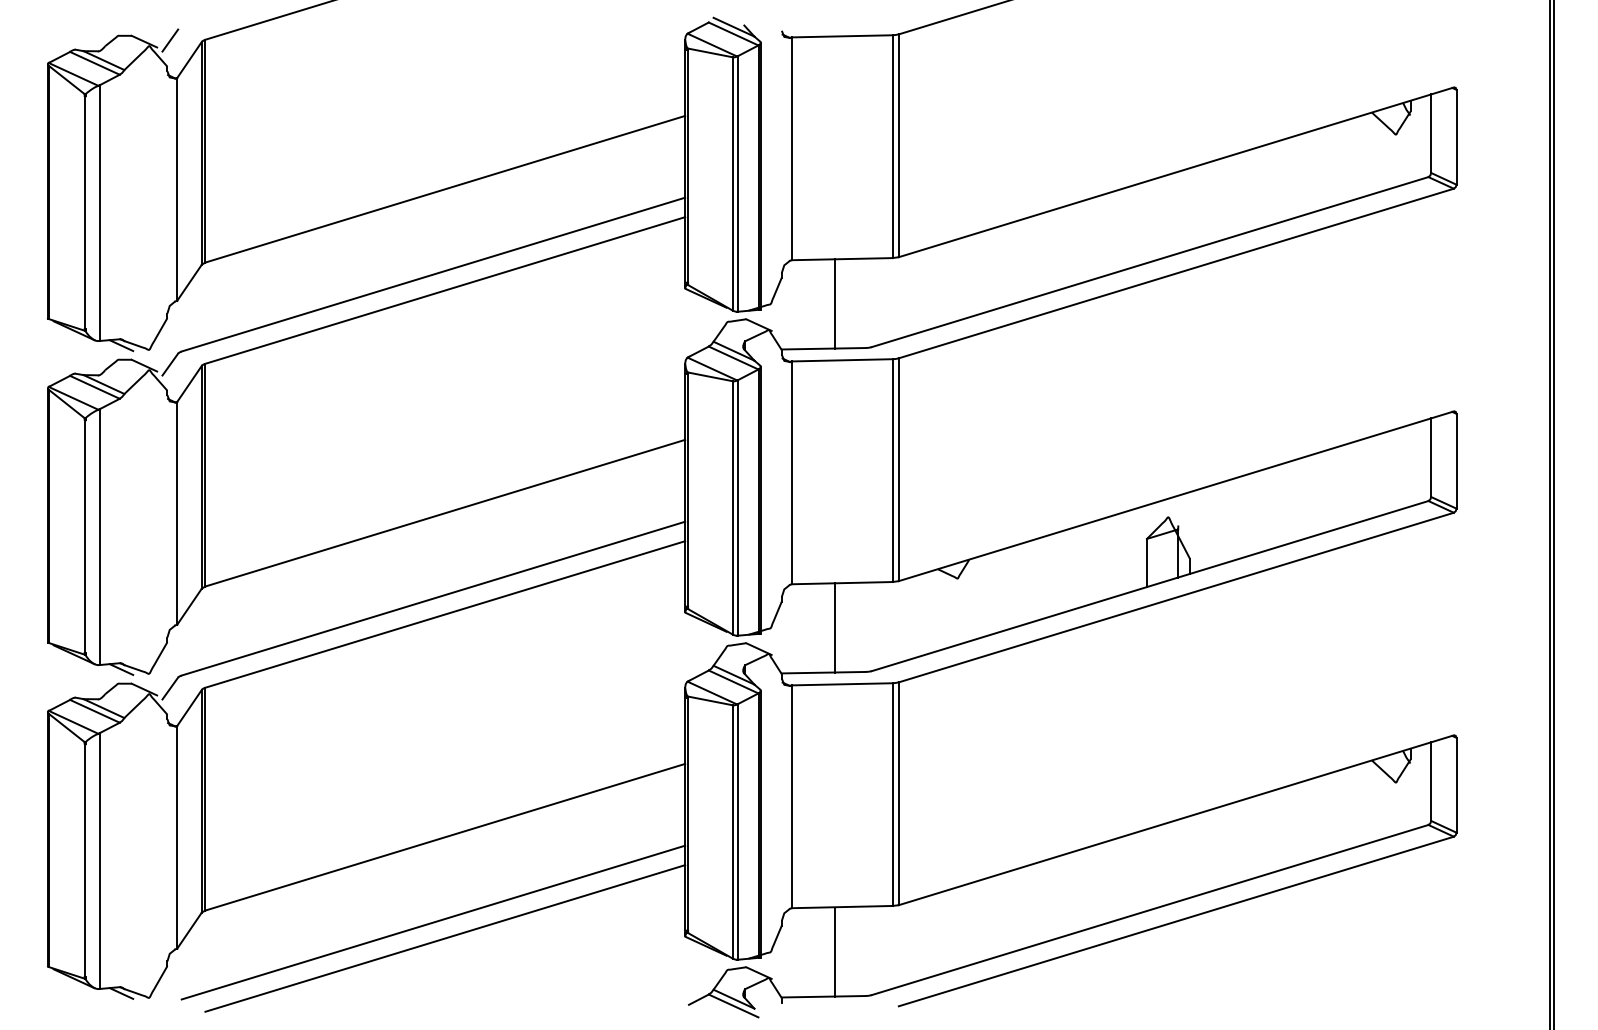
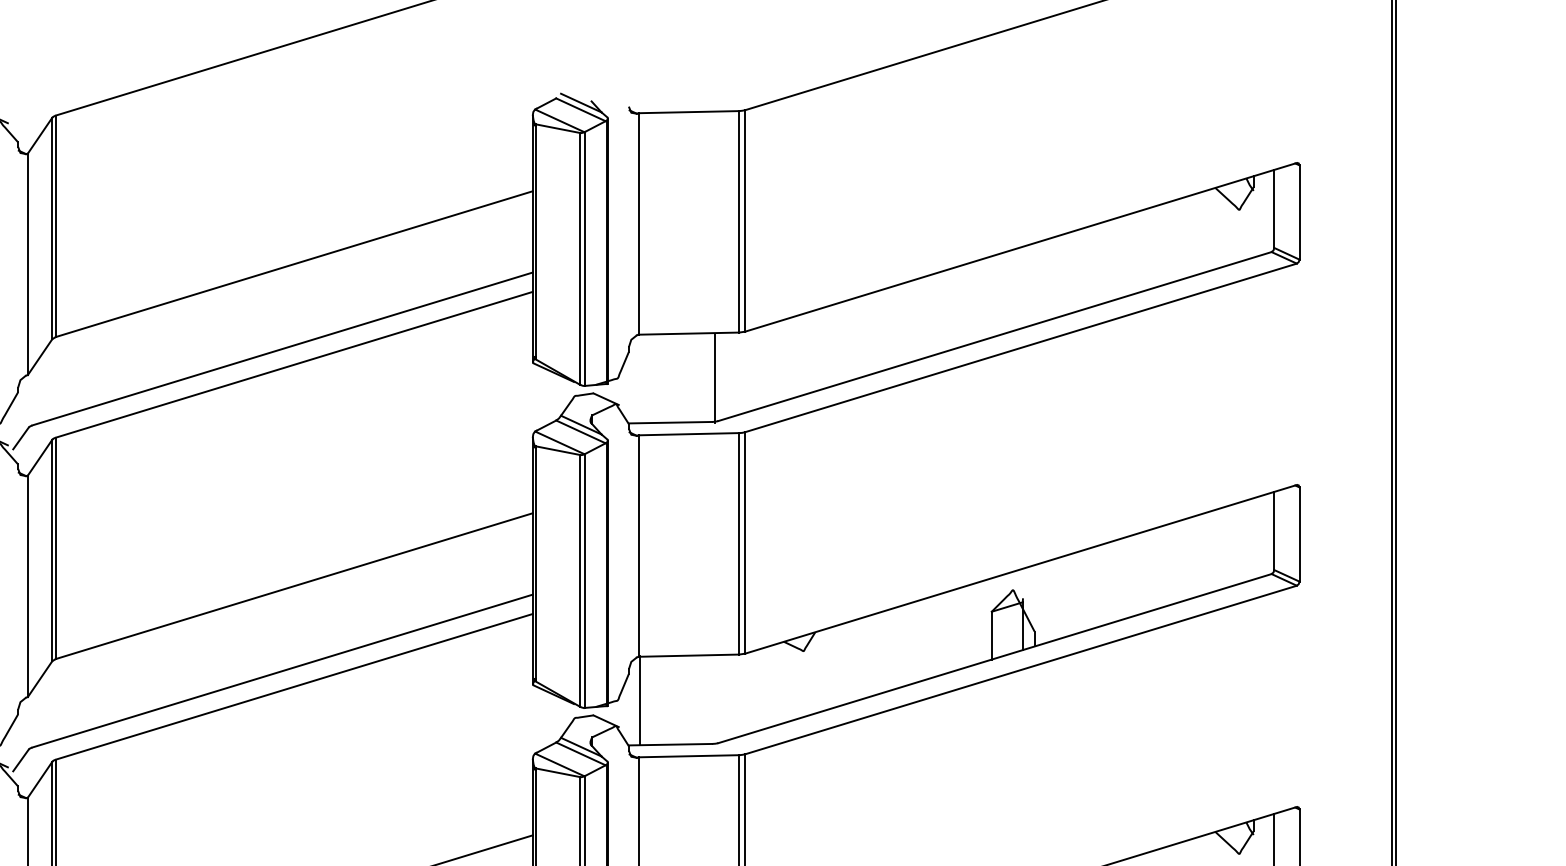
line: (170, 40) -> (21, 116), removed
line: (835, 303) -> (715, 377), moved
line: (835, 627) -> (640, 699), moved

